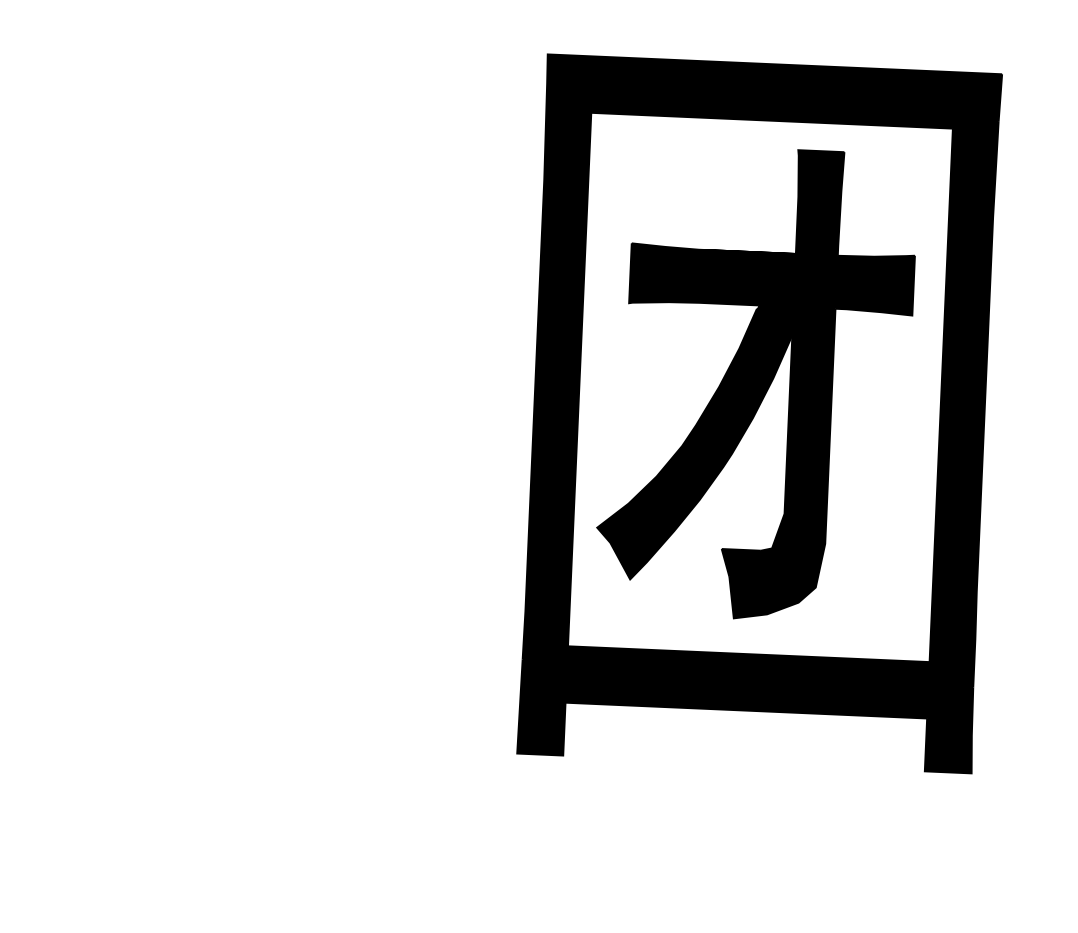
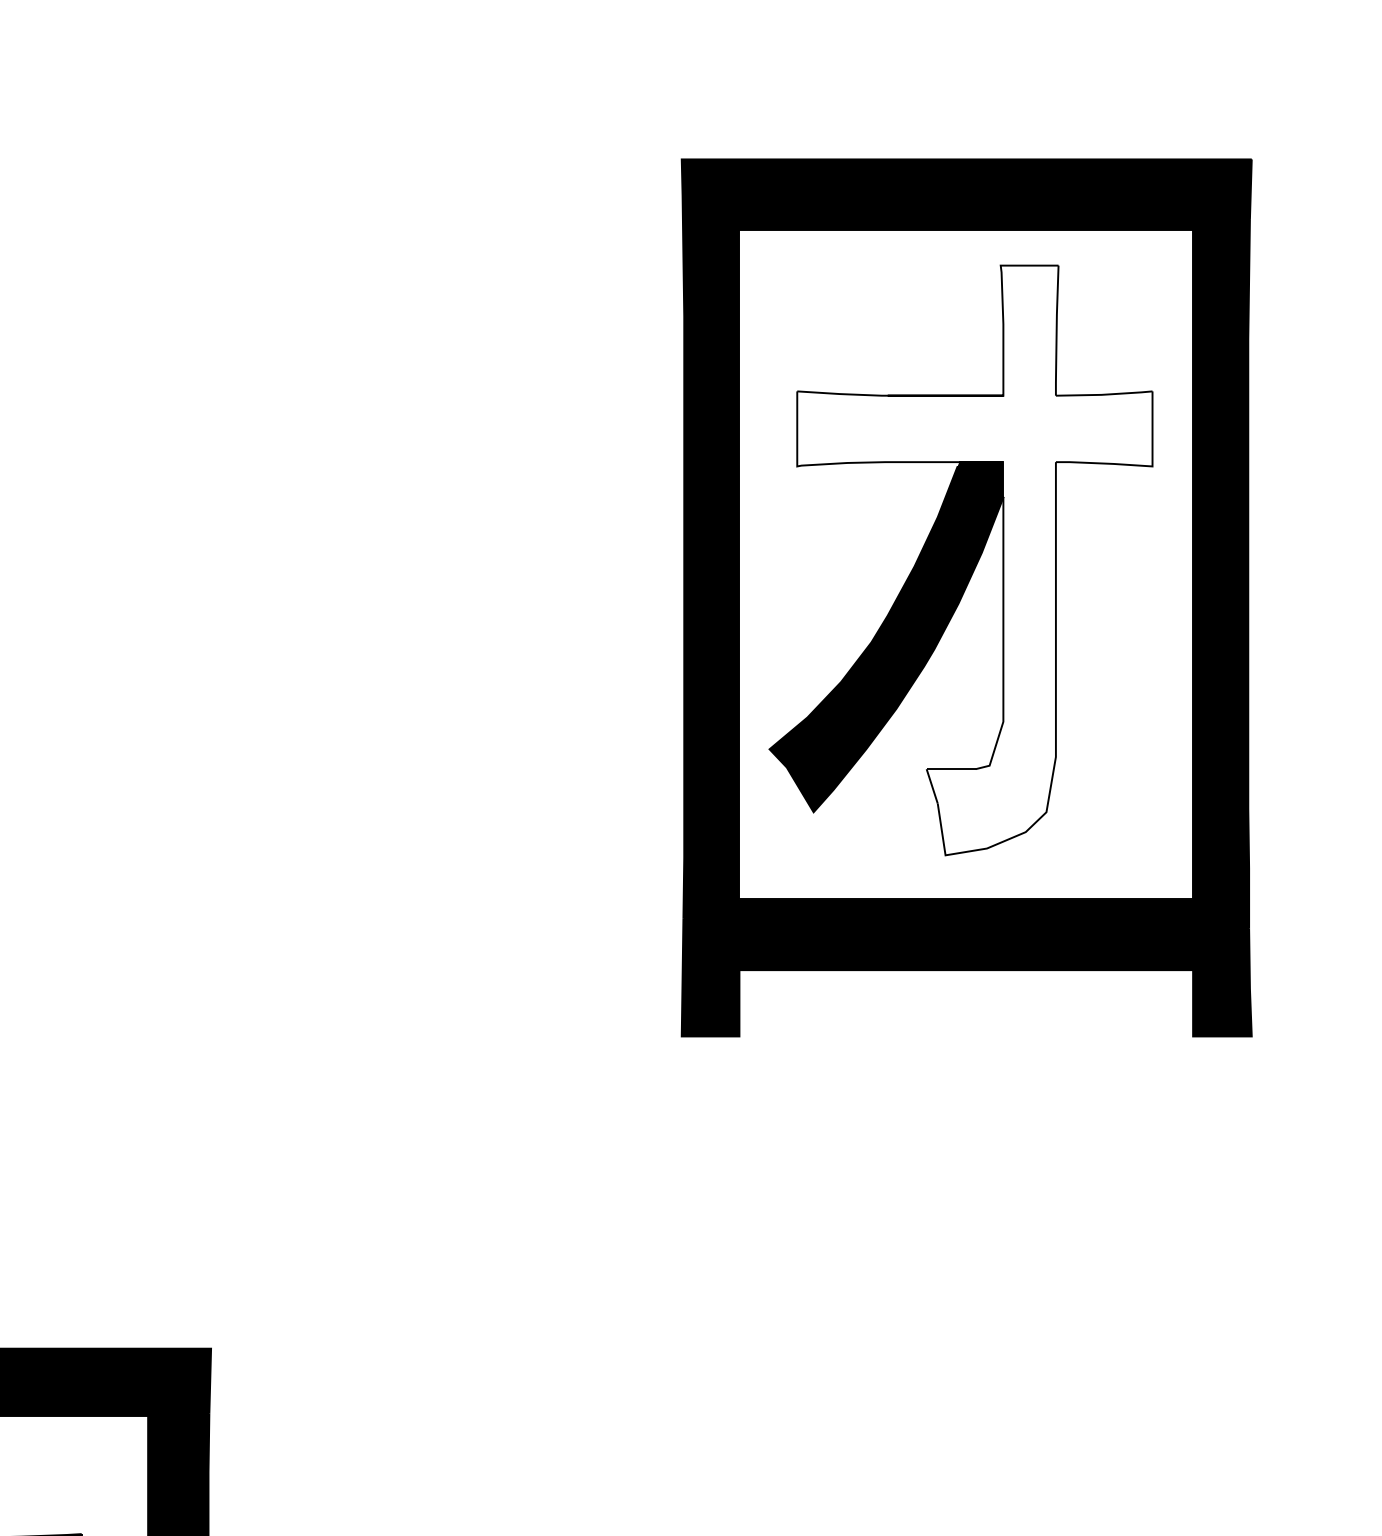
fill: (767, 384) -> (974, 560), removed

